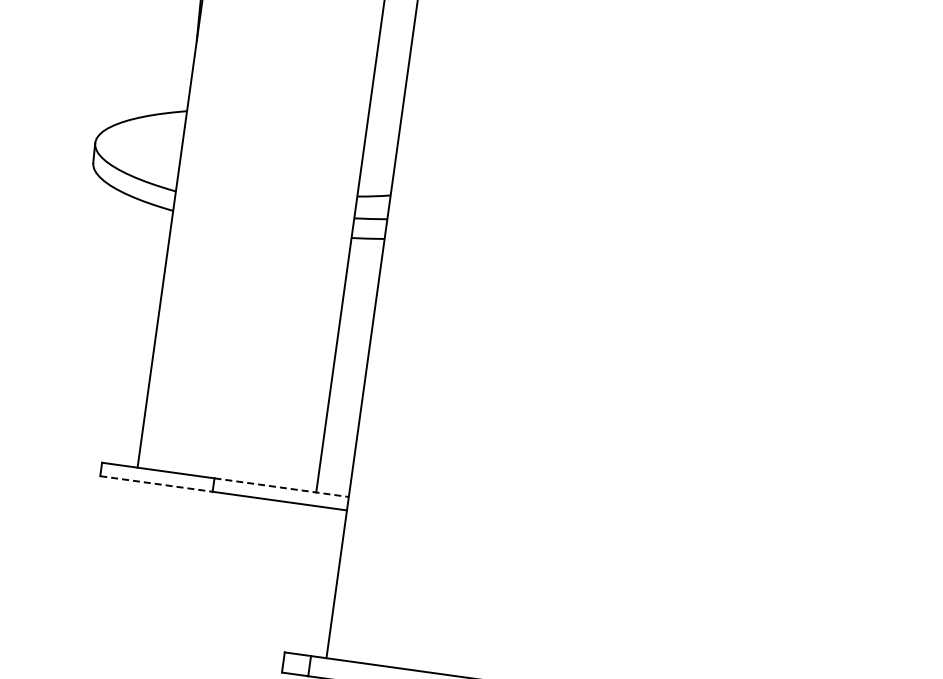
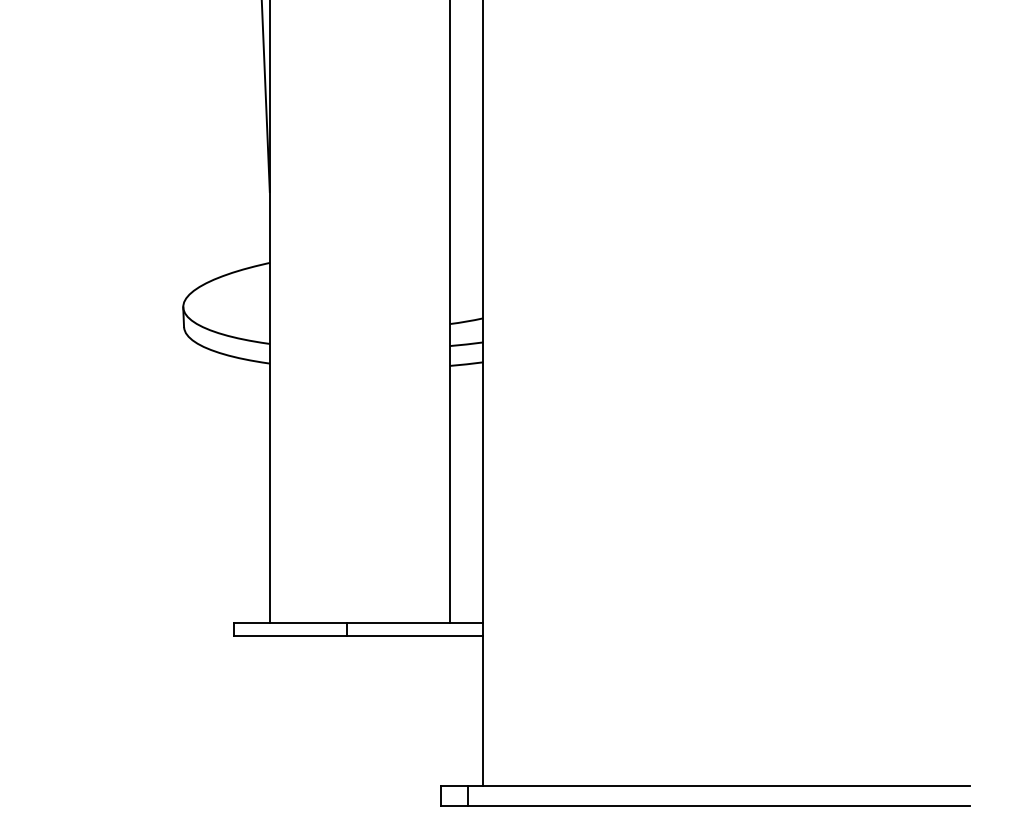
line: (156, 484) -> (290, 636), dashed -> solid
line: (281, 487) -> (415, 622), dashed -> solid

